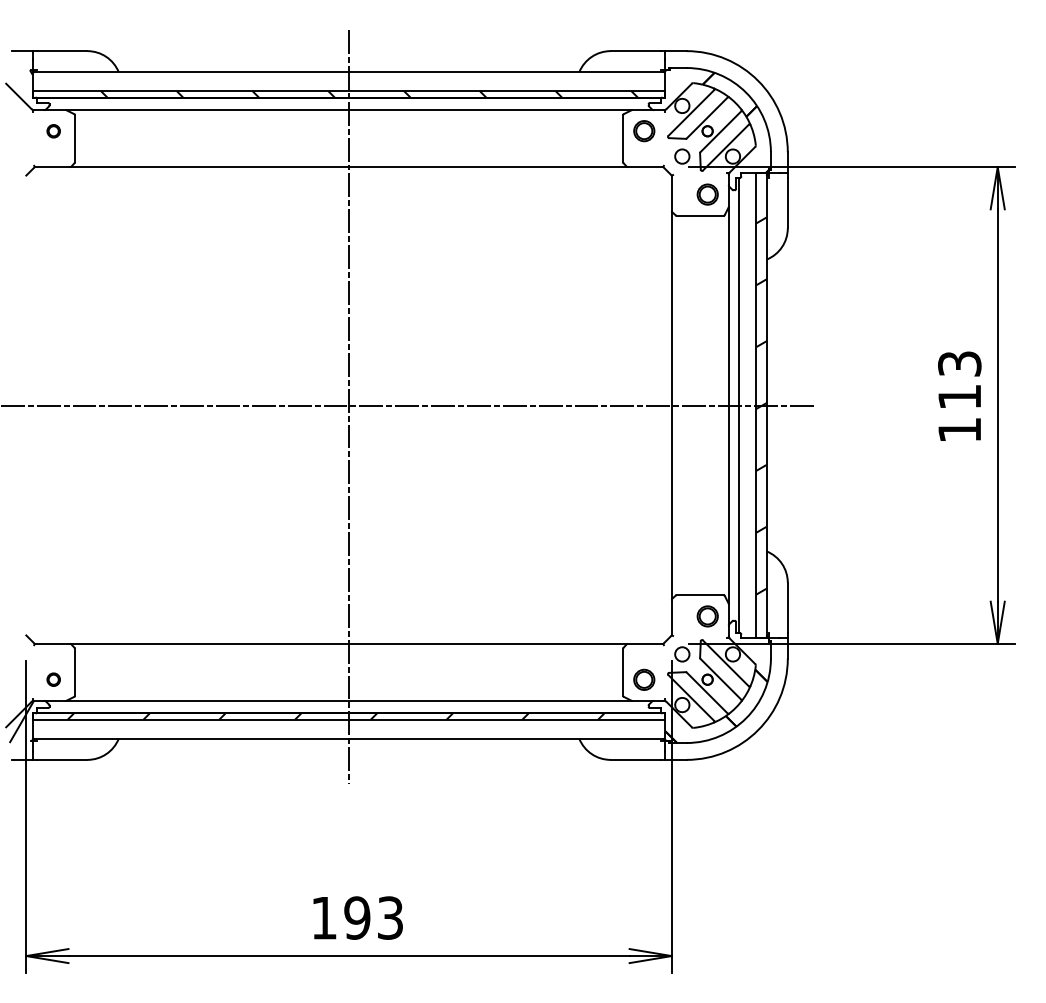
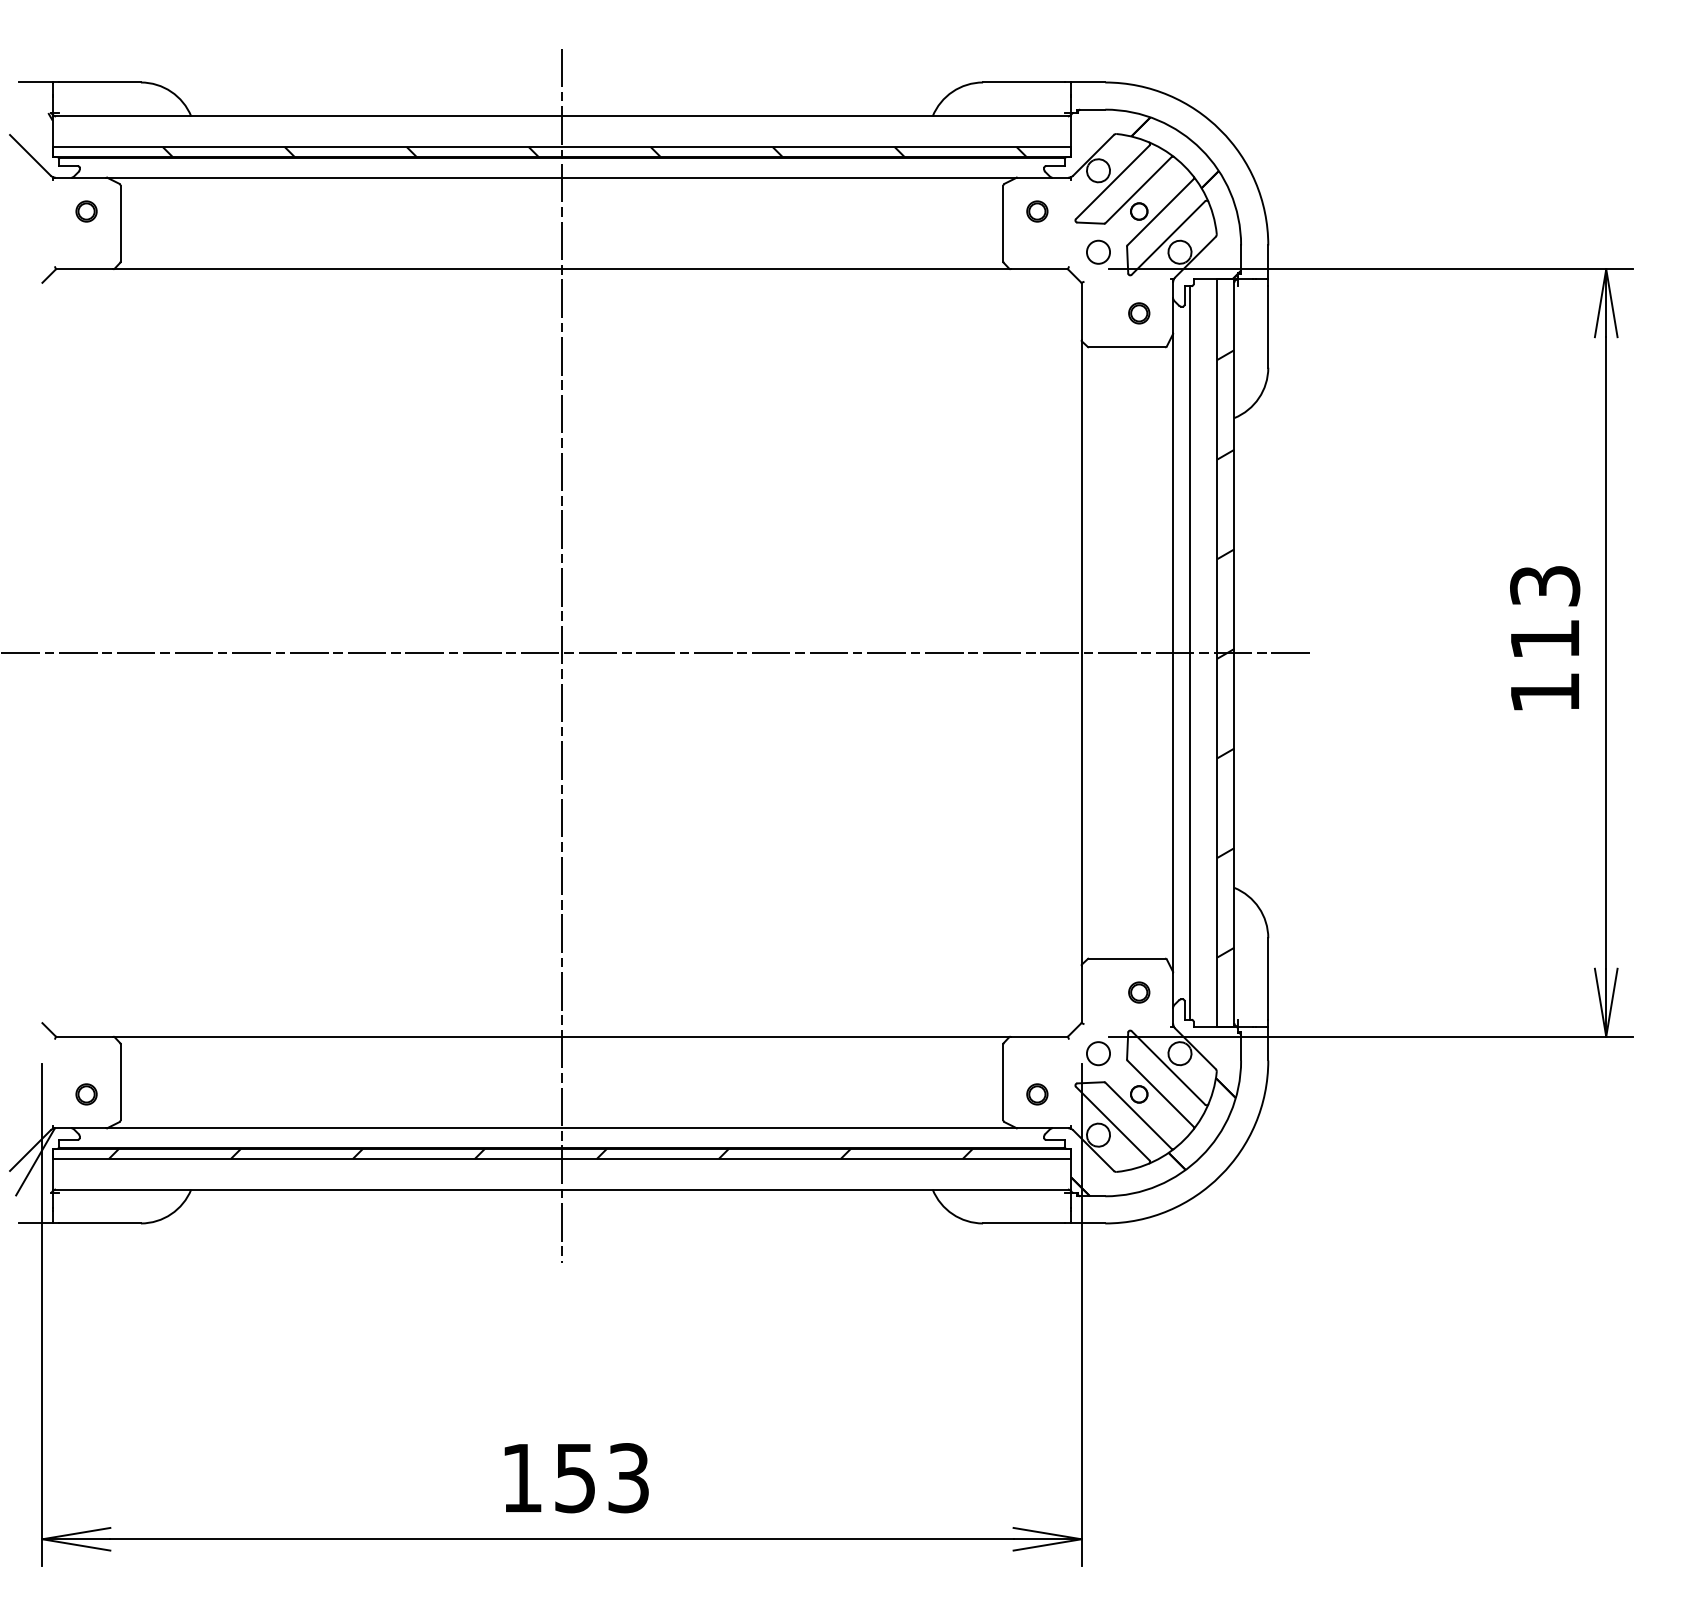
circle: (644, 131) -> (1037, 211), size x0.62
circle: (707, 194) -> (1139, 313), size x0.62
circle: (707, 616) -> (1139, 992), size x0.62
circle: (644, 679) -> (1037, 1094), size x0.62
text: (357, 917) -> (575, 1477), 193 -> 153

